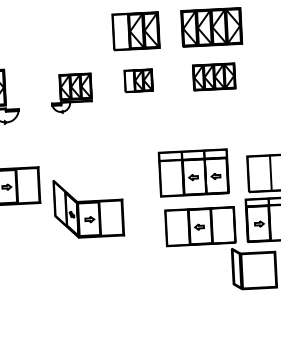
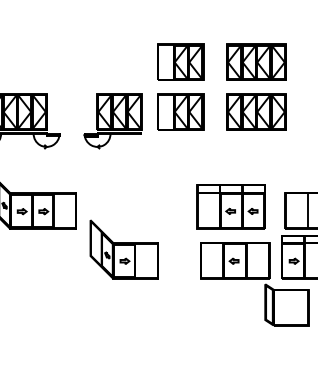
part: (214, 76) -> (256, 111), size x1.43
part: (138, 80) -> (180, 111), size x1.67
part: (70, 93) -> (112, 121), size x1.43
part: (87, 208) -> (123, 249), moved

